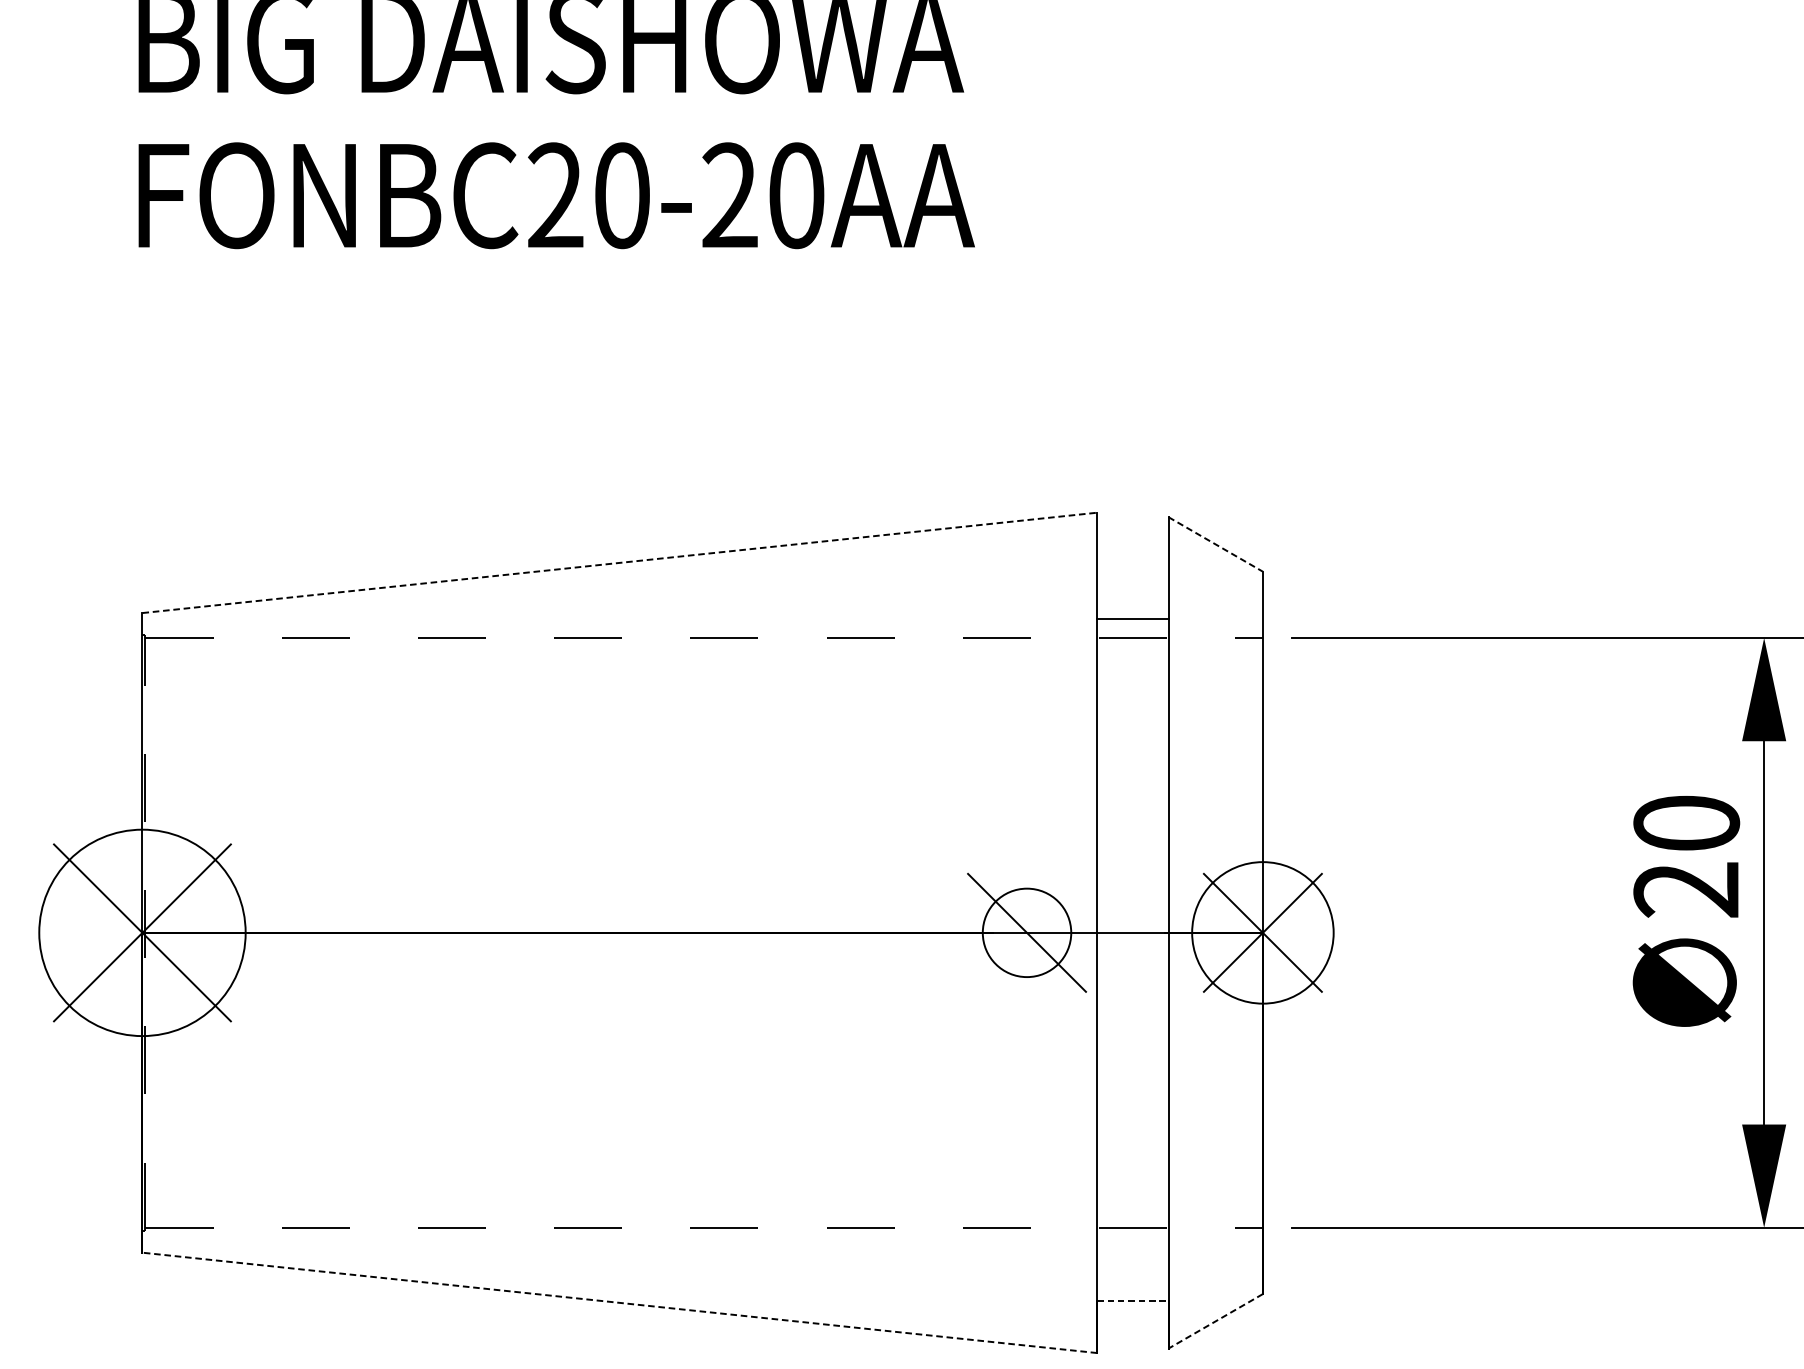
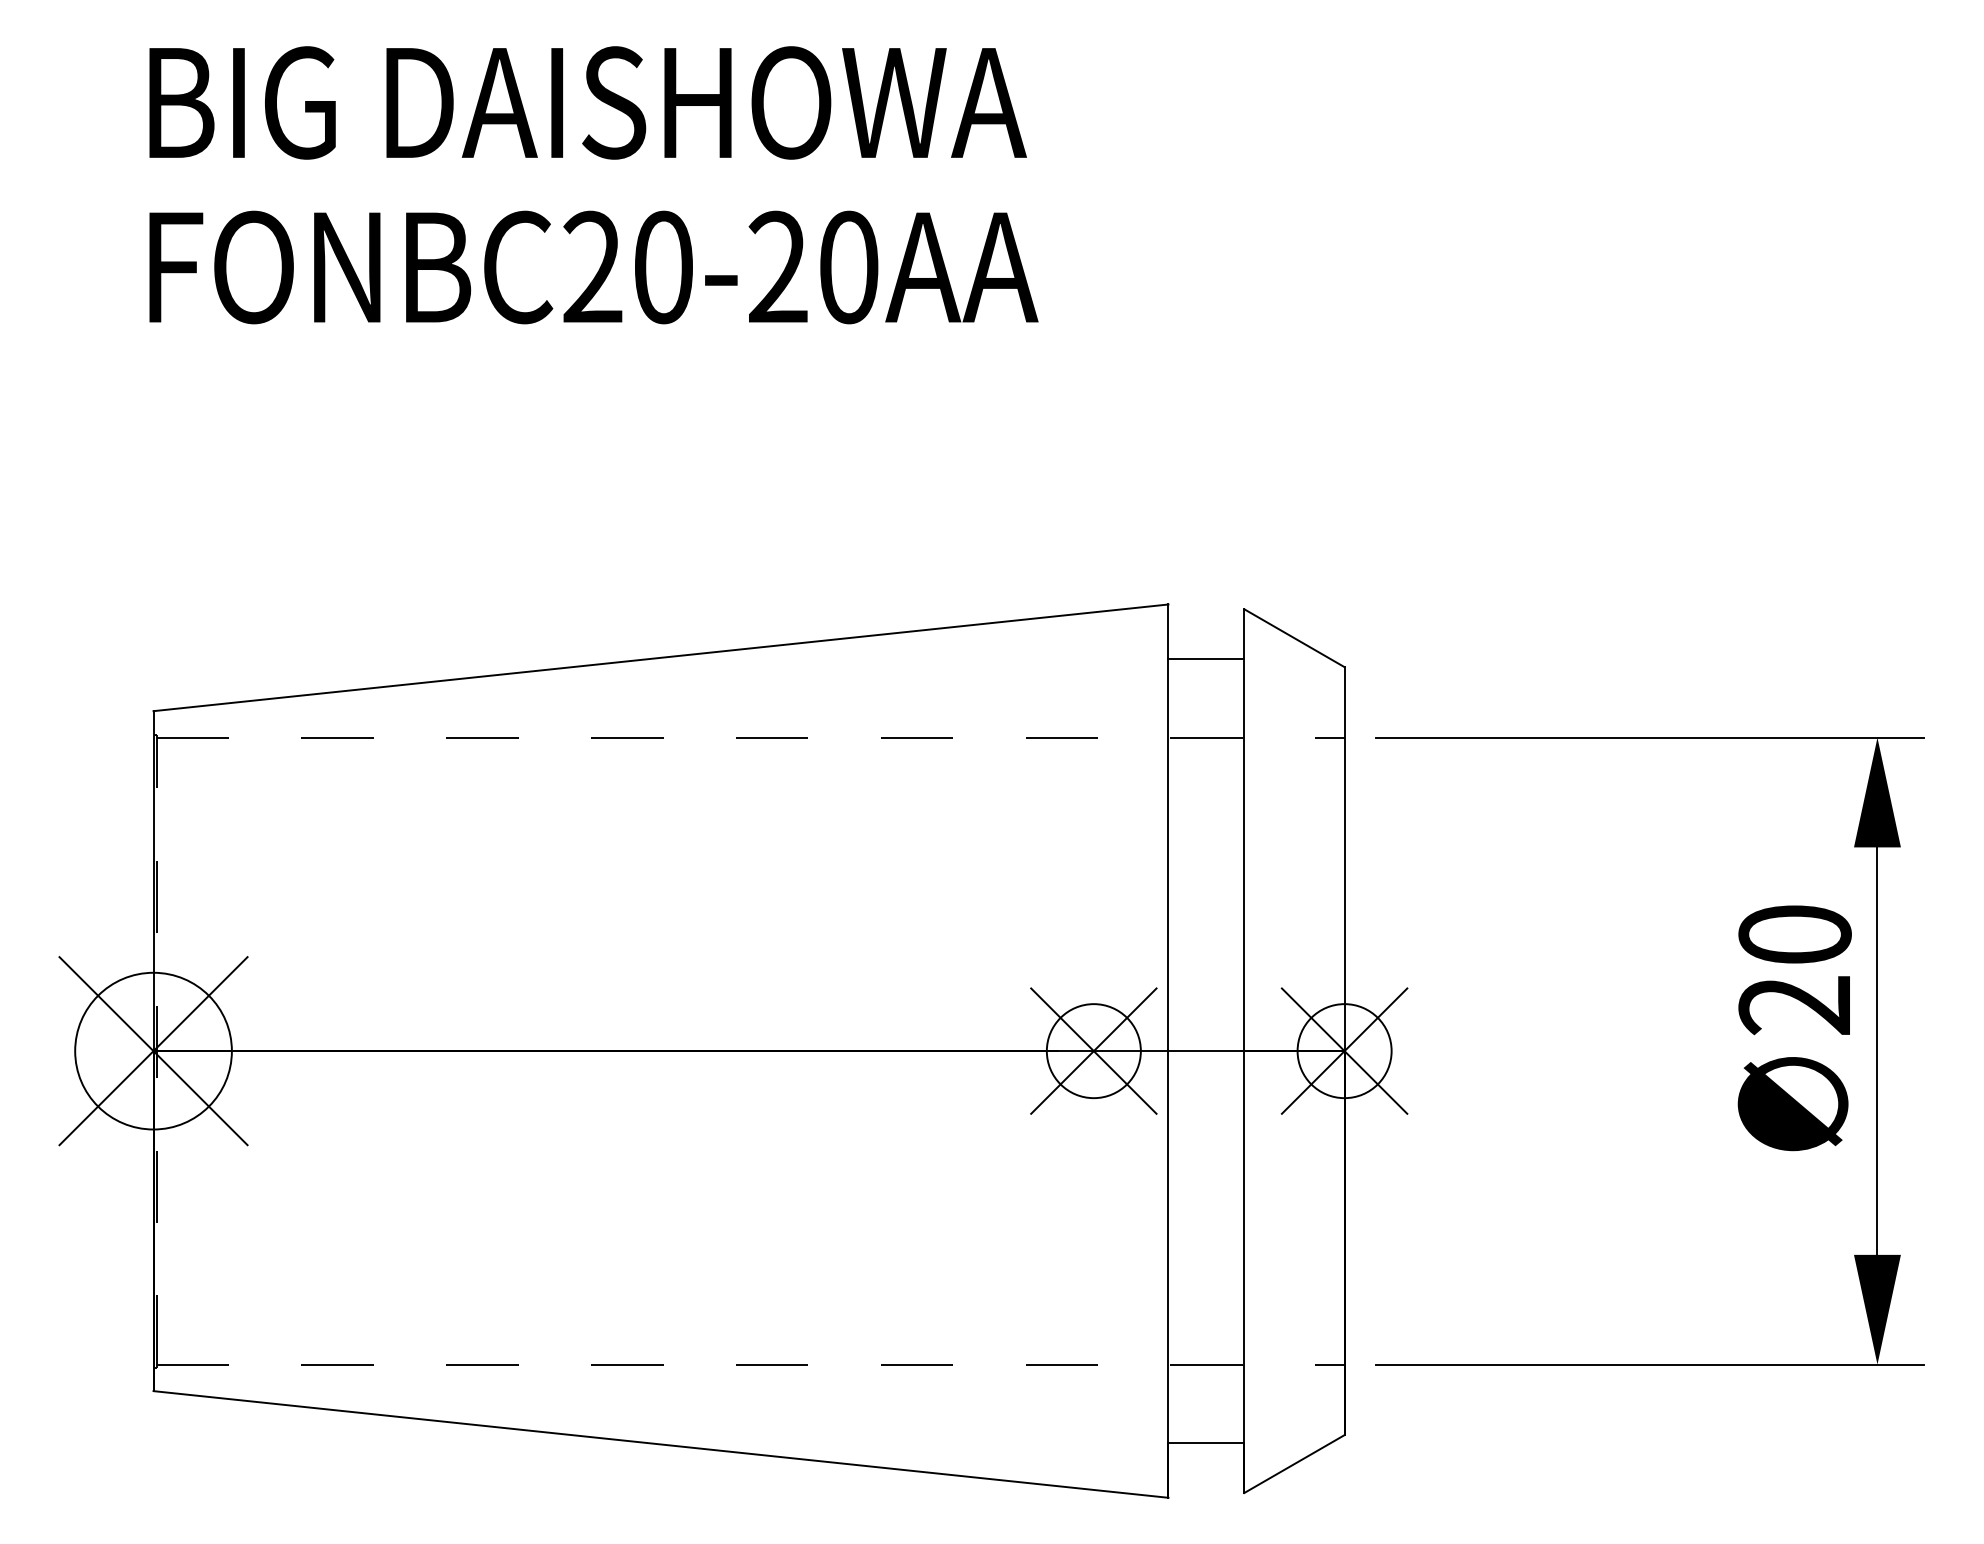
line: (1215, 544) -> (1294, 638), dashed -> solid
line: (620, 562) -> (661, 657), dashed -> solid
line: (1132, 619) -> (1206, 659), moved
circle: (142, 932) -> (153, 1050), size x0.71
line: (1026, 932) -> (1093, 1050), added
circle: (1262, 933) -> (1344, 1051), size x0.62
line: (1132, 1301) -> (1206, 1442), dashed -> solid
line: (619, 1302) -> (660, 1444), dashed -> solid
line: (1215, 1321) -> (1294, 1464), dashed -> solid

